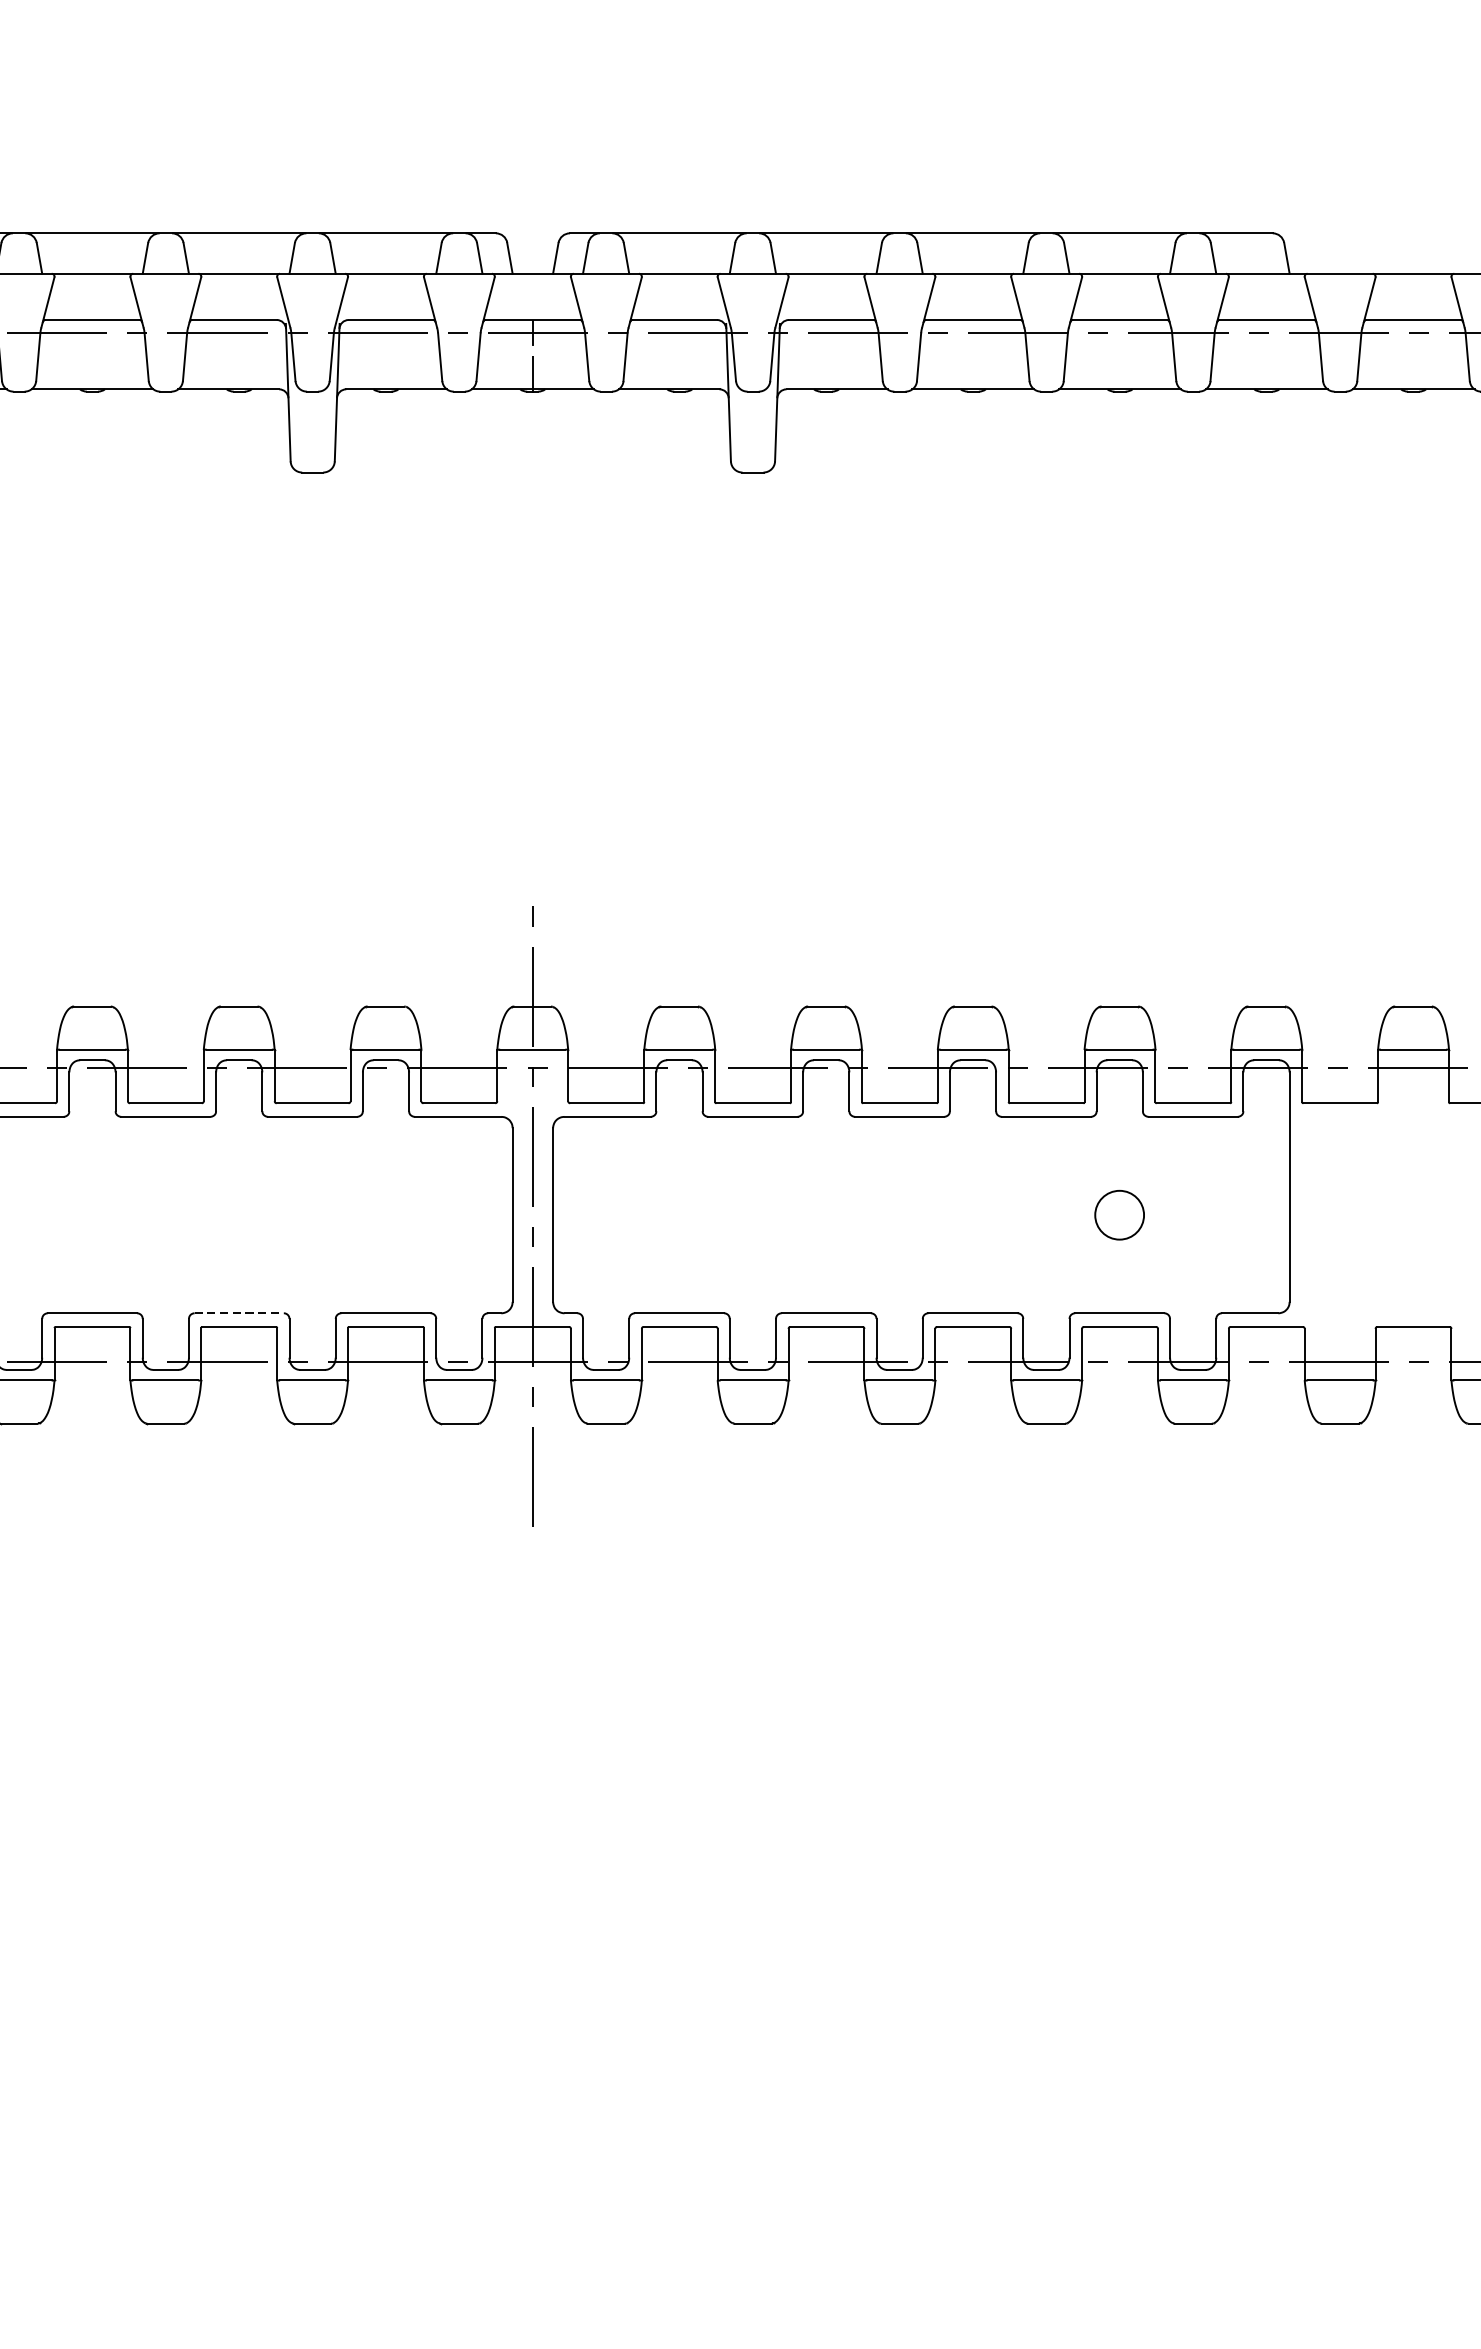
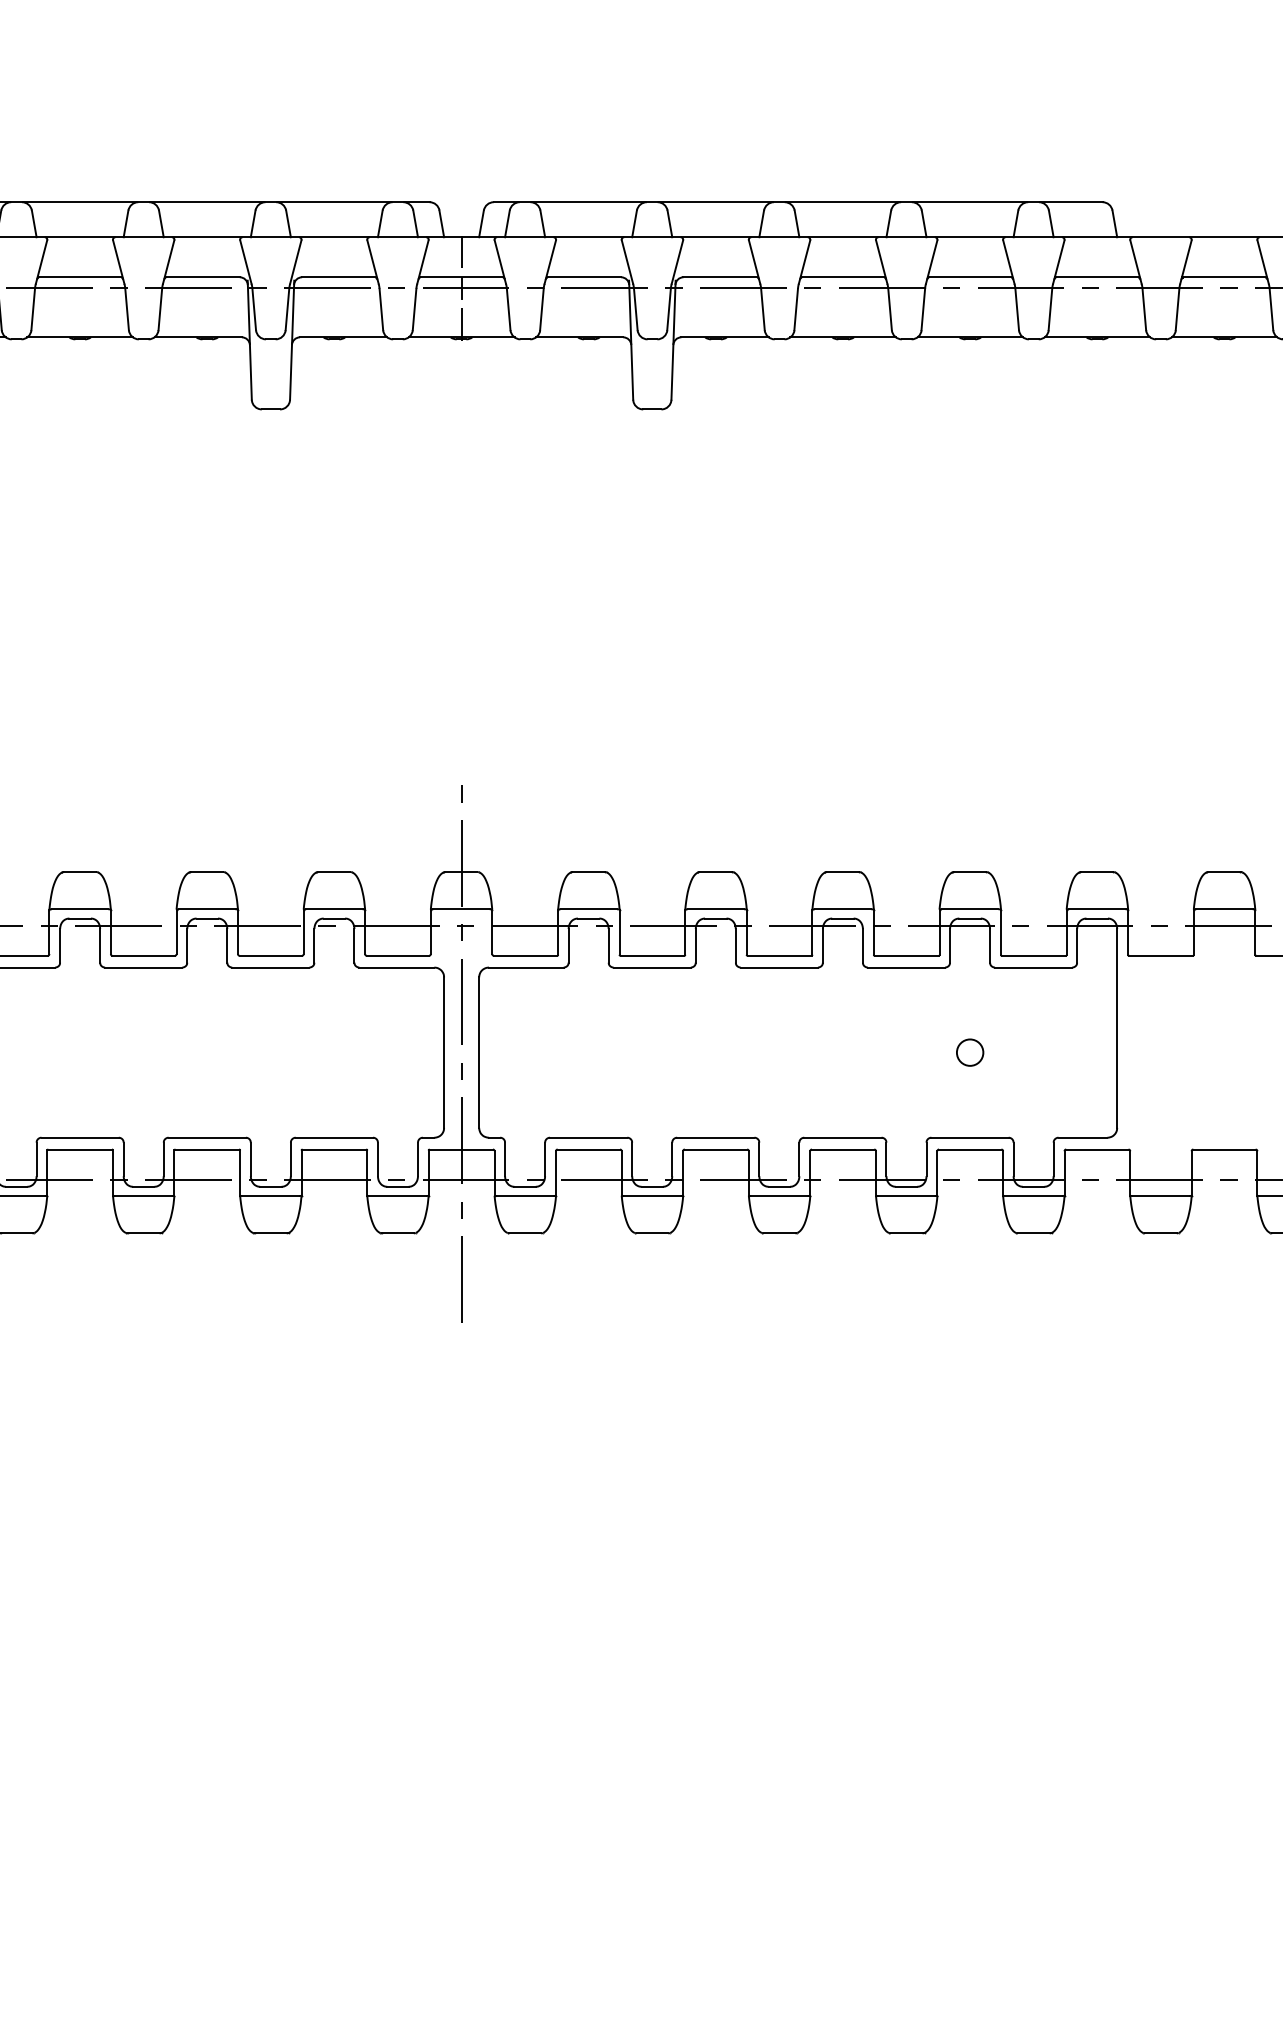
line: (532, 290) -> (461, 251), added
circle: (1120, 1214) -> (970, 1052), size x0.62
line: (239, 1313) -> (207, 1137), dashed -> solid

